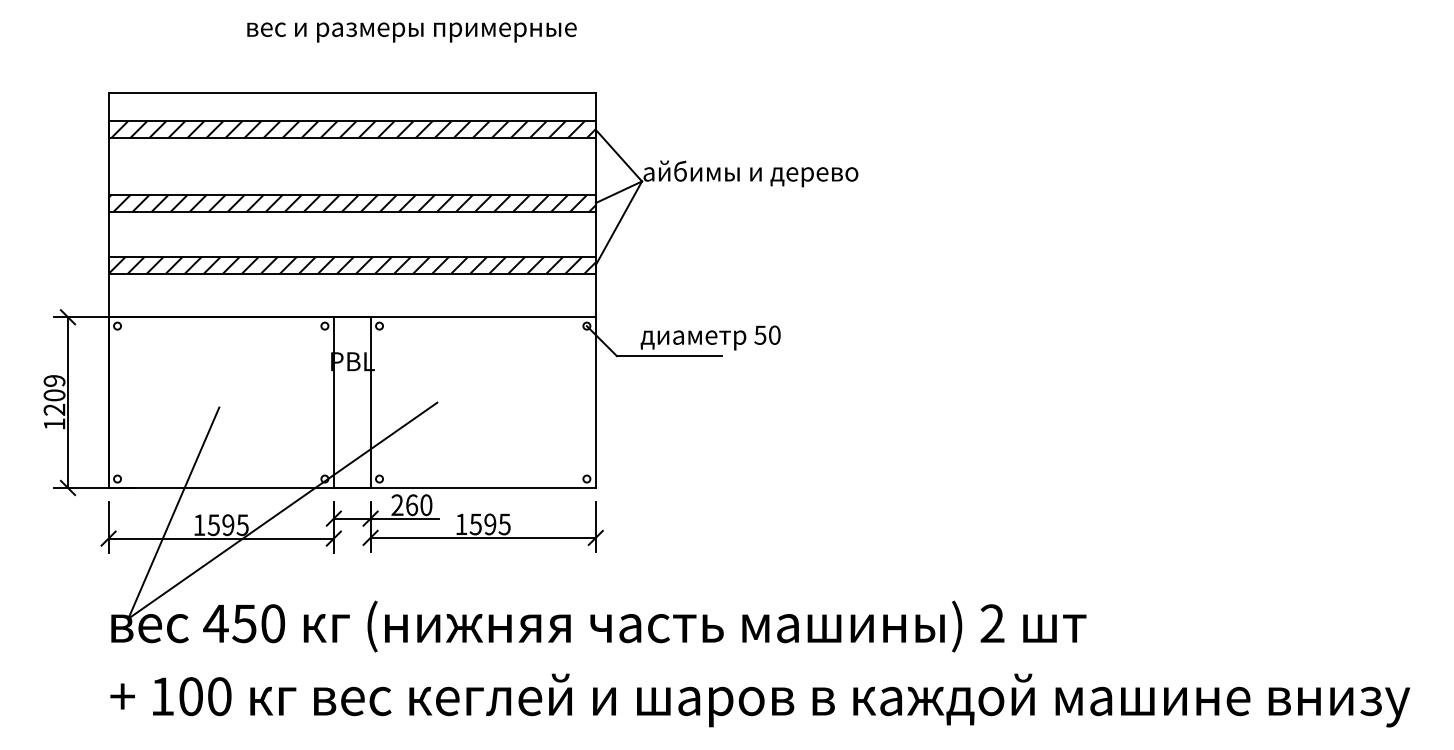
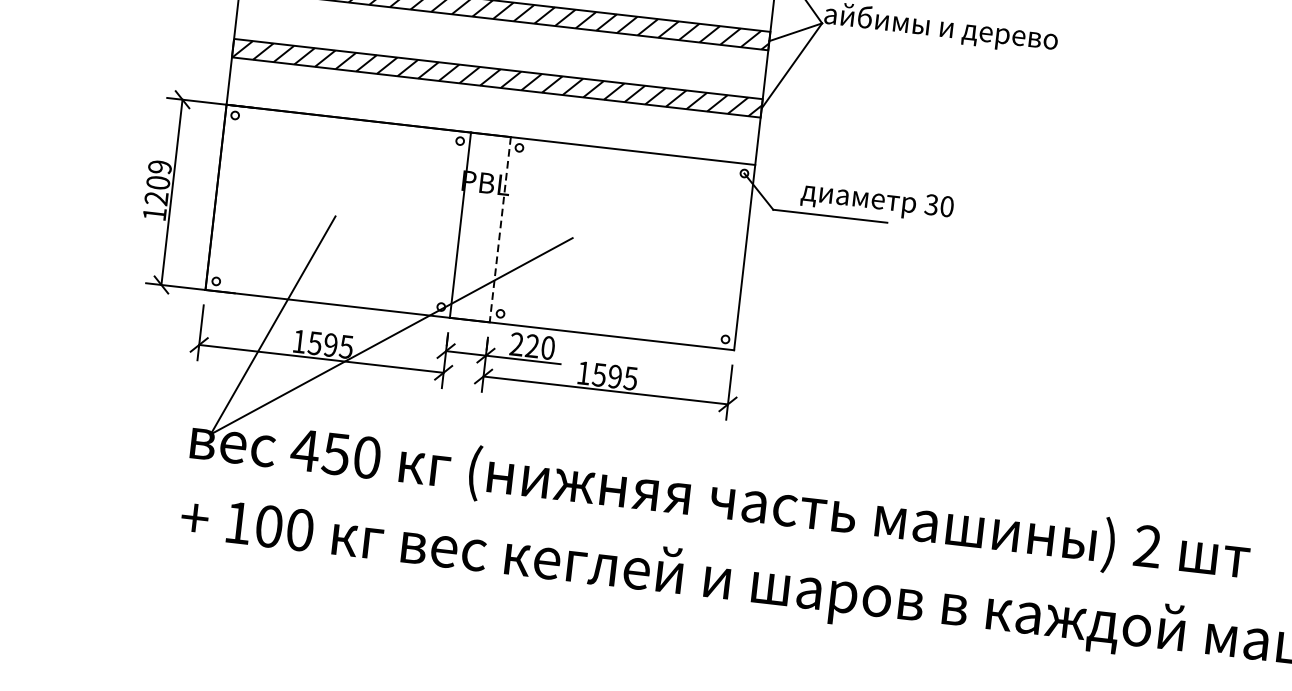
text: (760, 334) -> (931, 204), 50 -> 30
line: (370, 403) -> (500, 230), solid -> dashed
text: (412, 505) -> (533, 346), 260 -> 220

